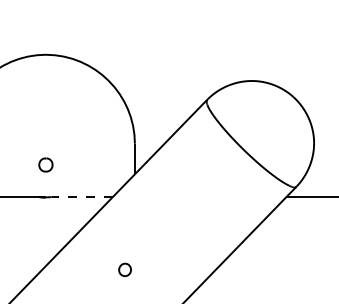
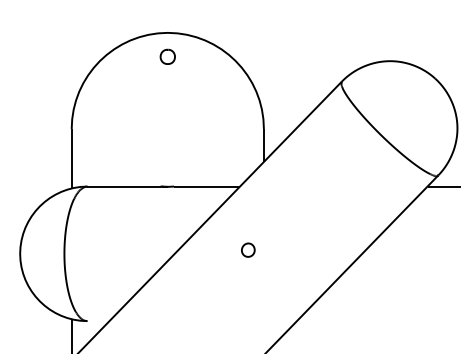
part: (45, 164) -> (167, 56), moved
line: (82, 197) -> (207, 186), dashed -> solid
part: (125, 269) -> (248, 249), moved

